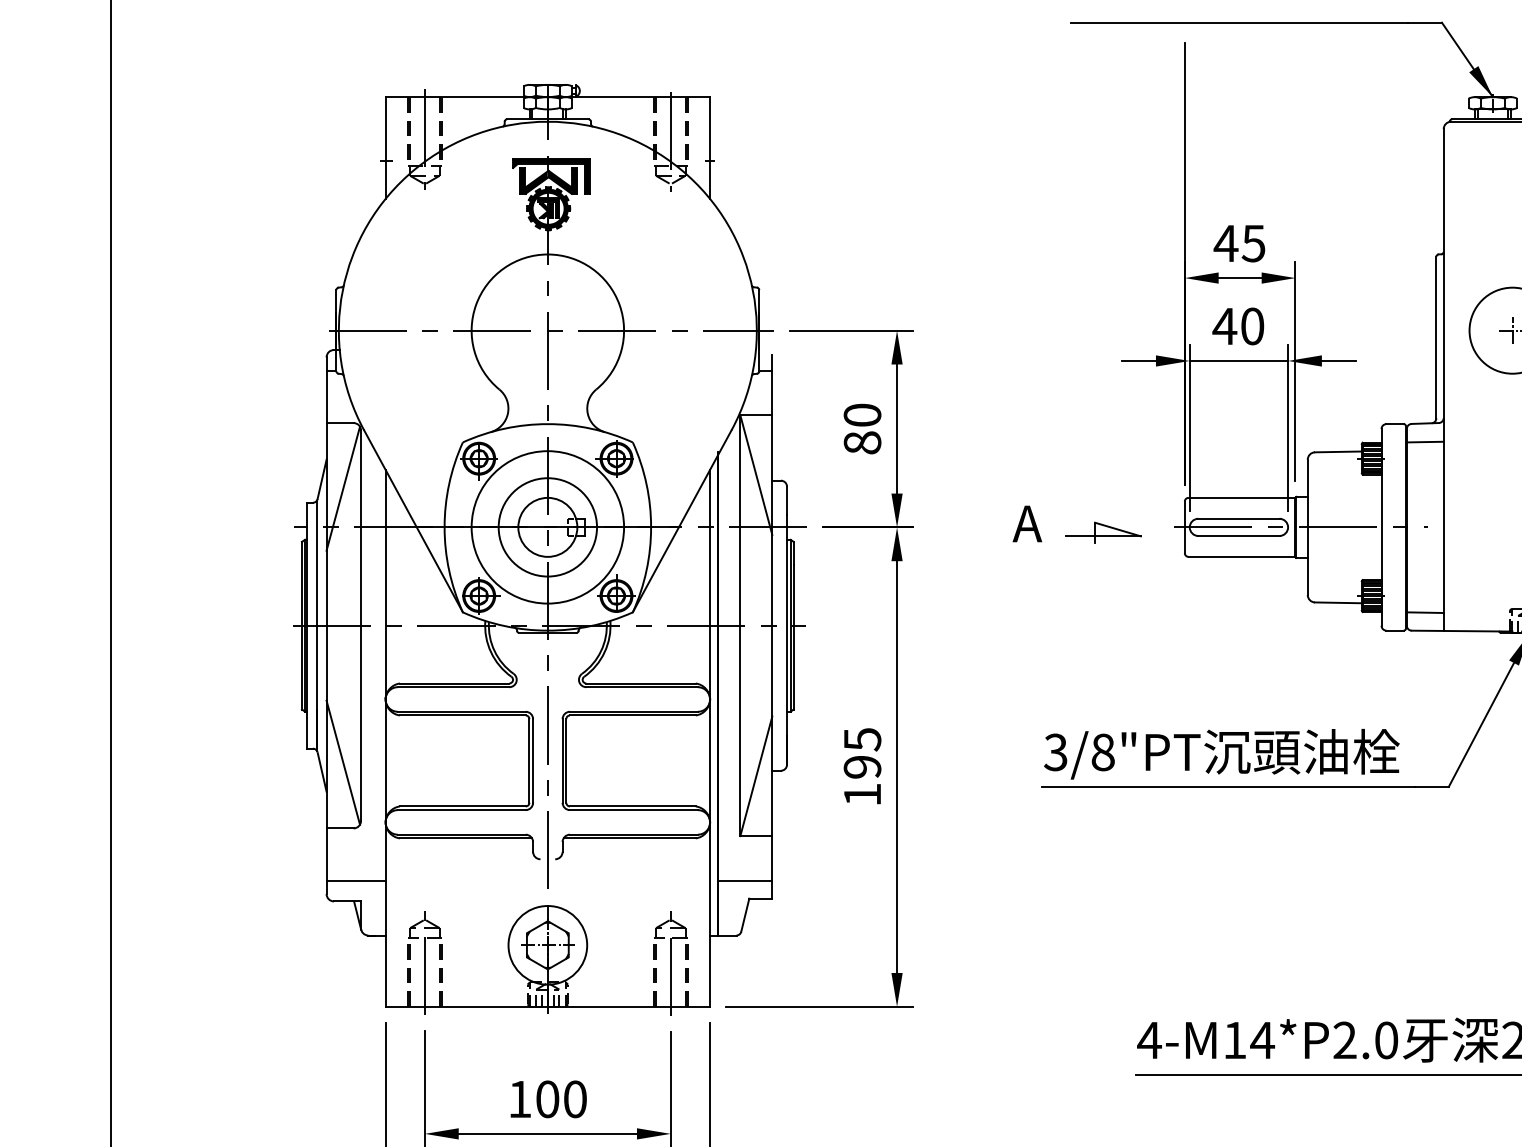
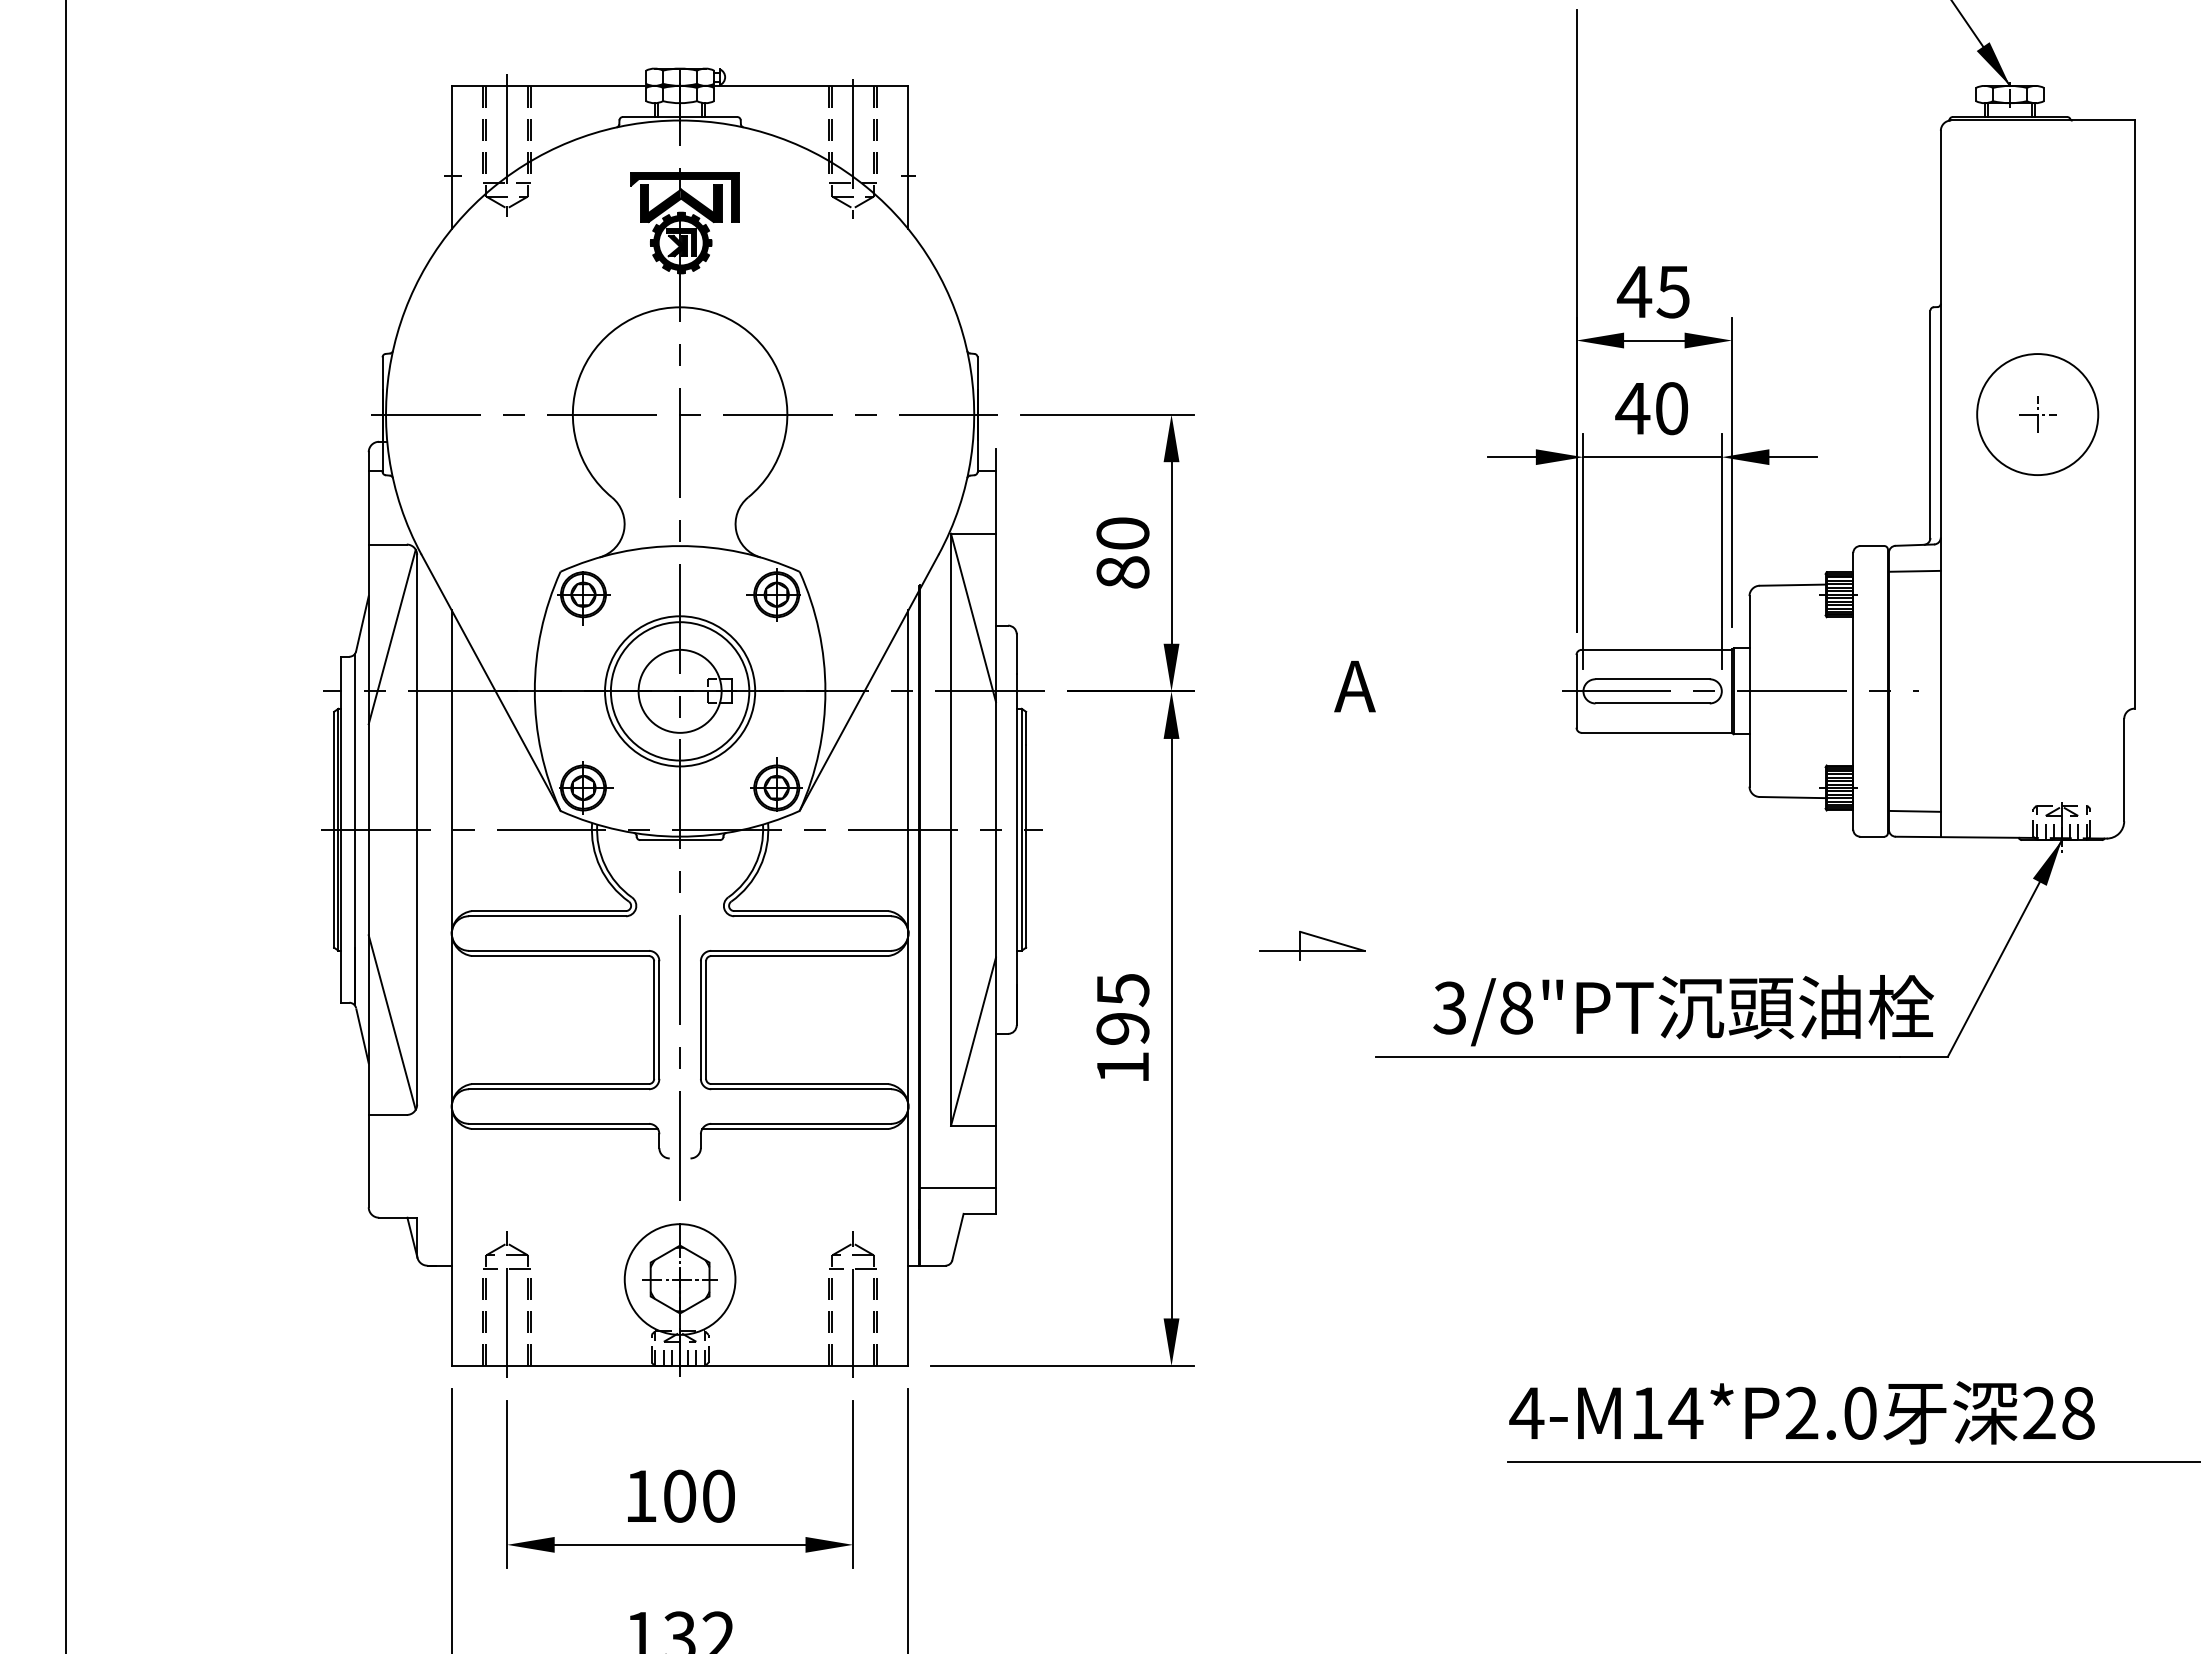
circle: (547, 527) -> (679, 691), size x0.7
part: (1103, 532) -> (1312, 945), moved
text: (1221, 754) -> (1683, 1010), moved
line: (355, 880) -> (409, 1188), removed

